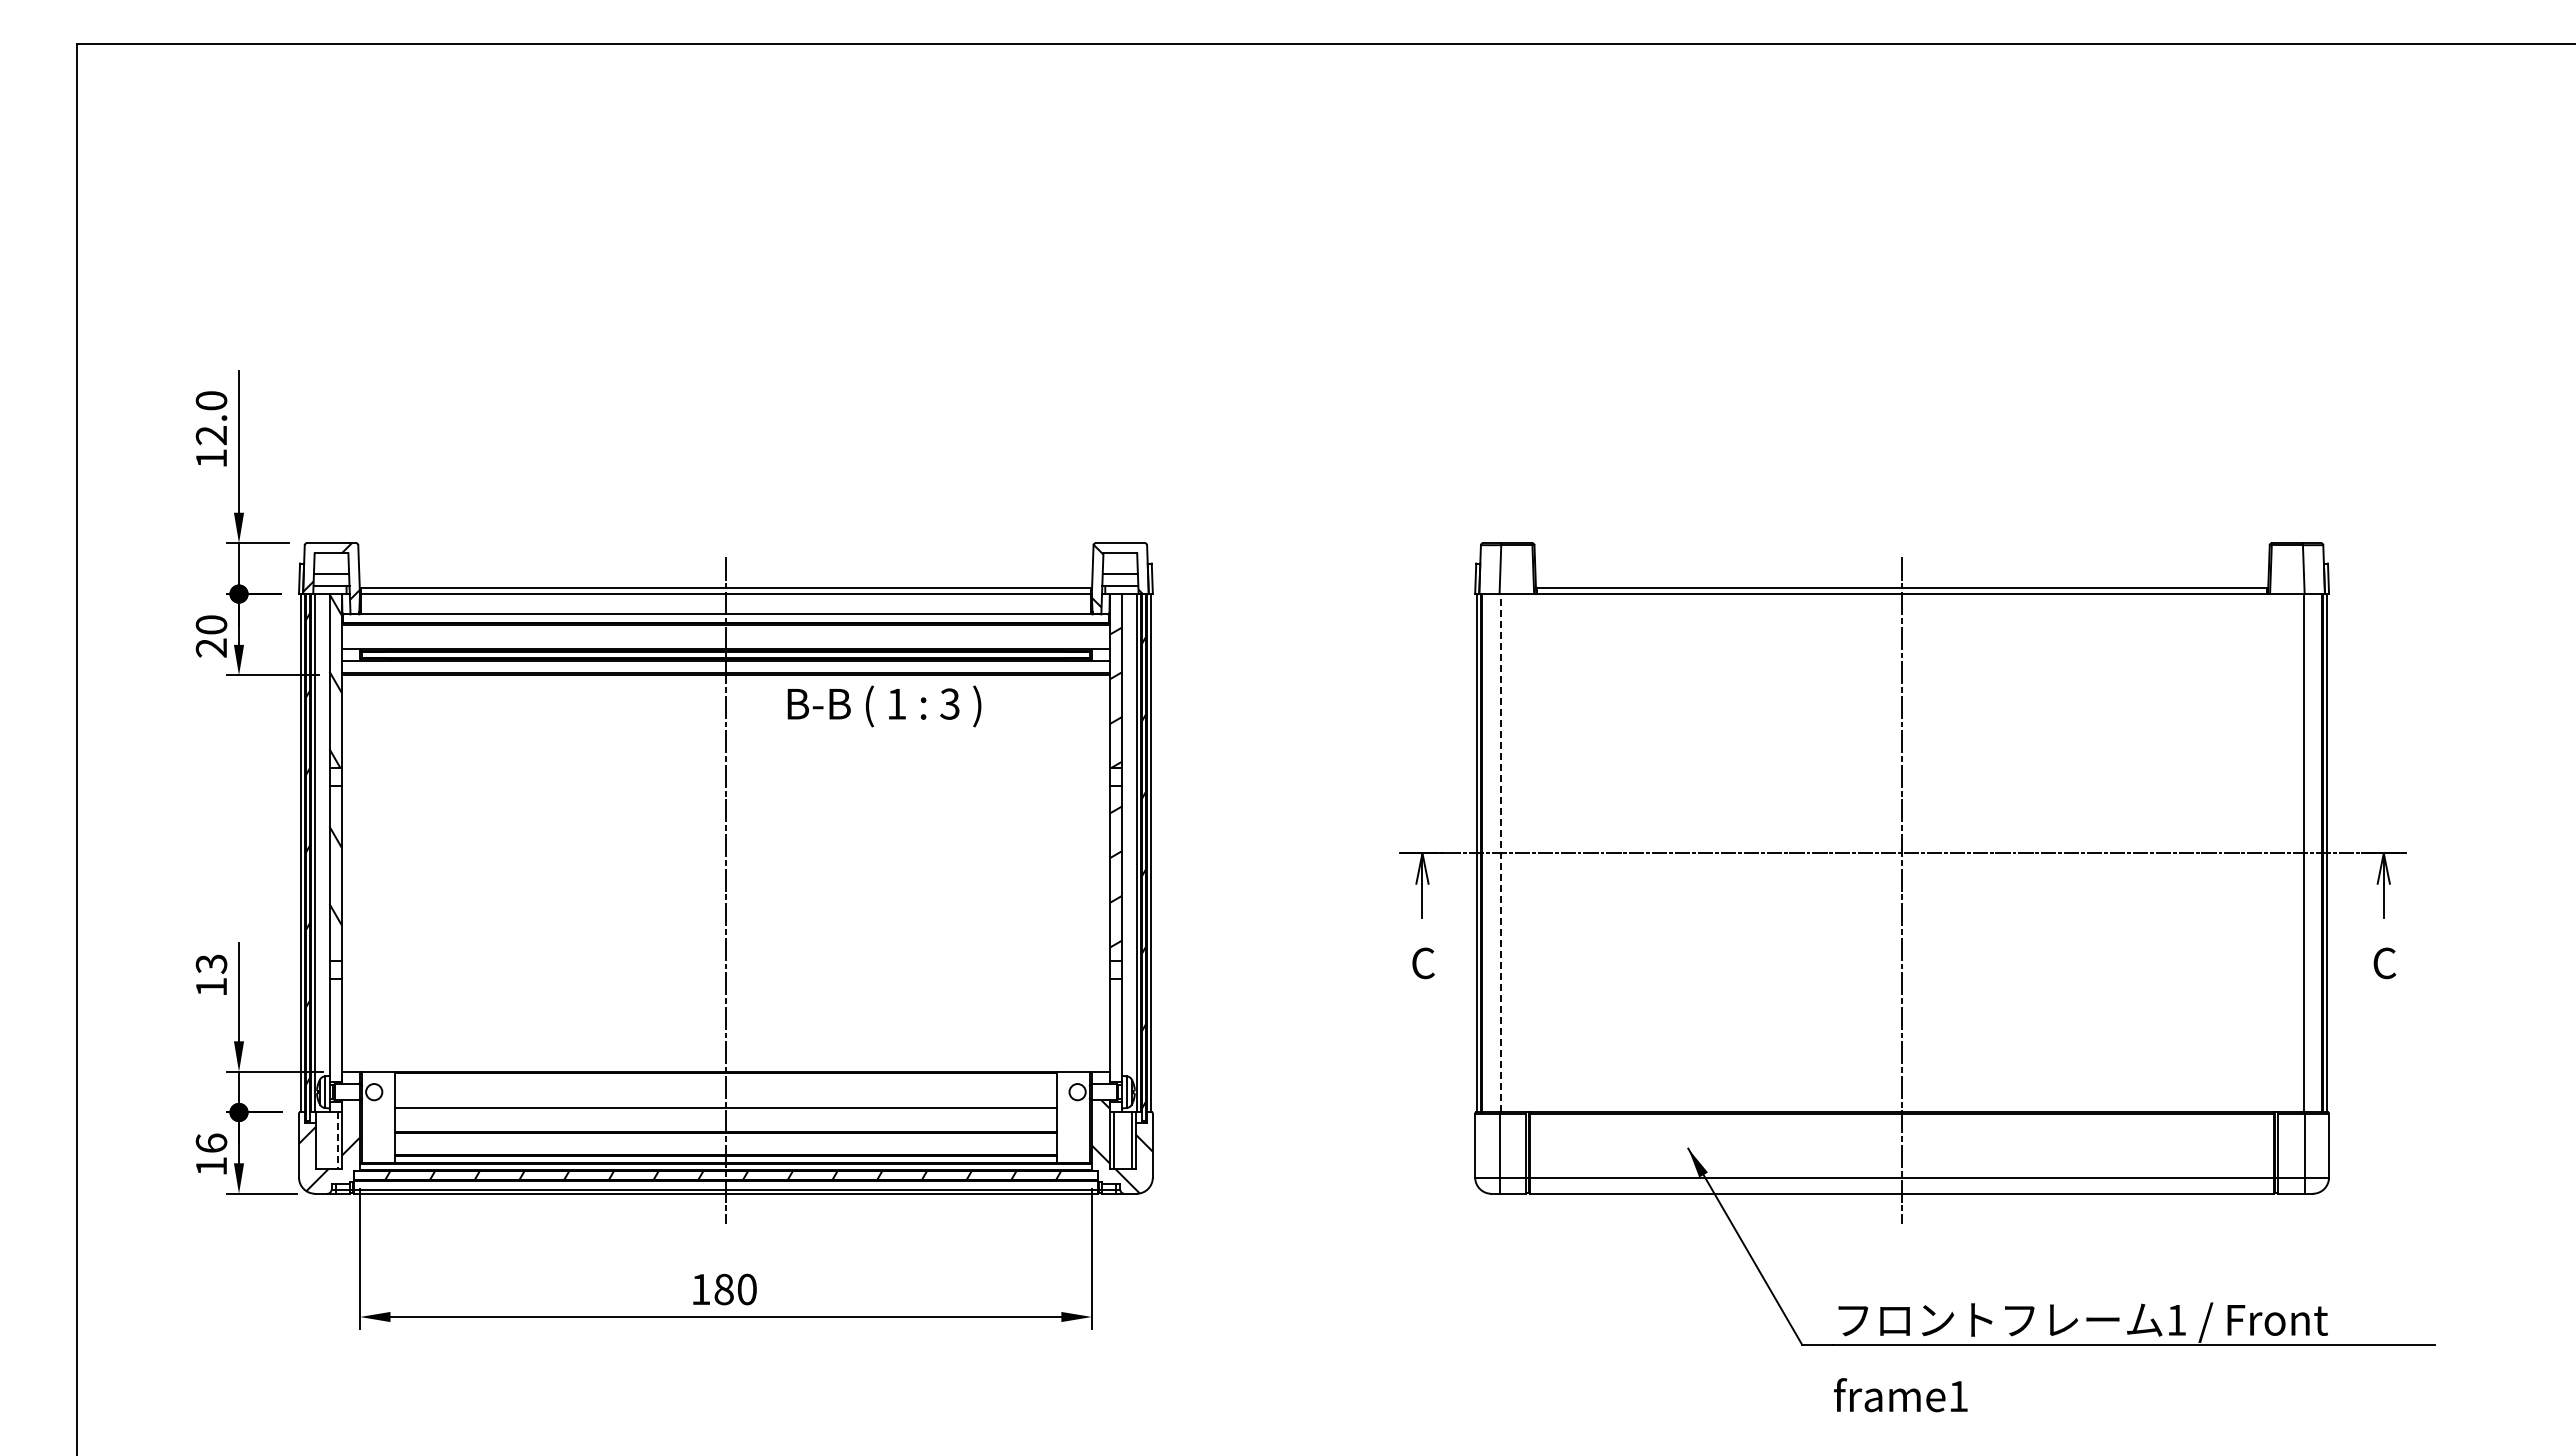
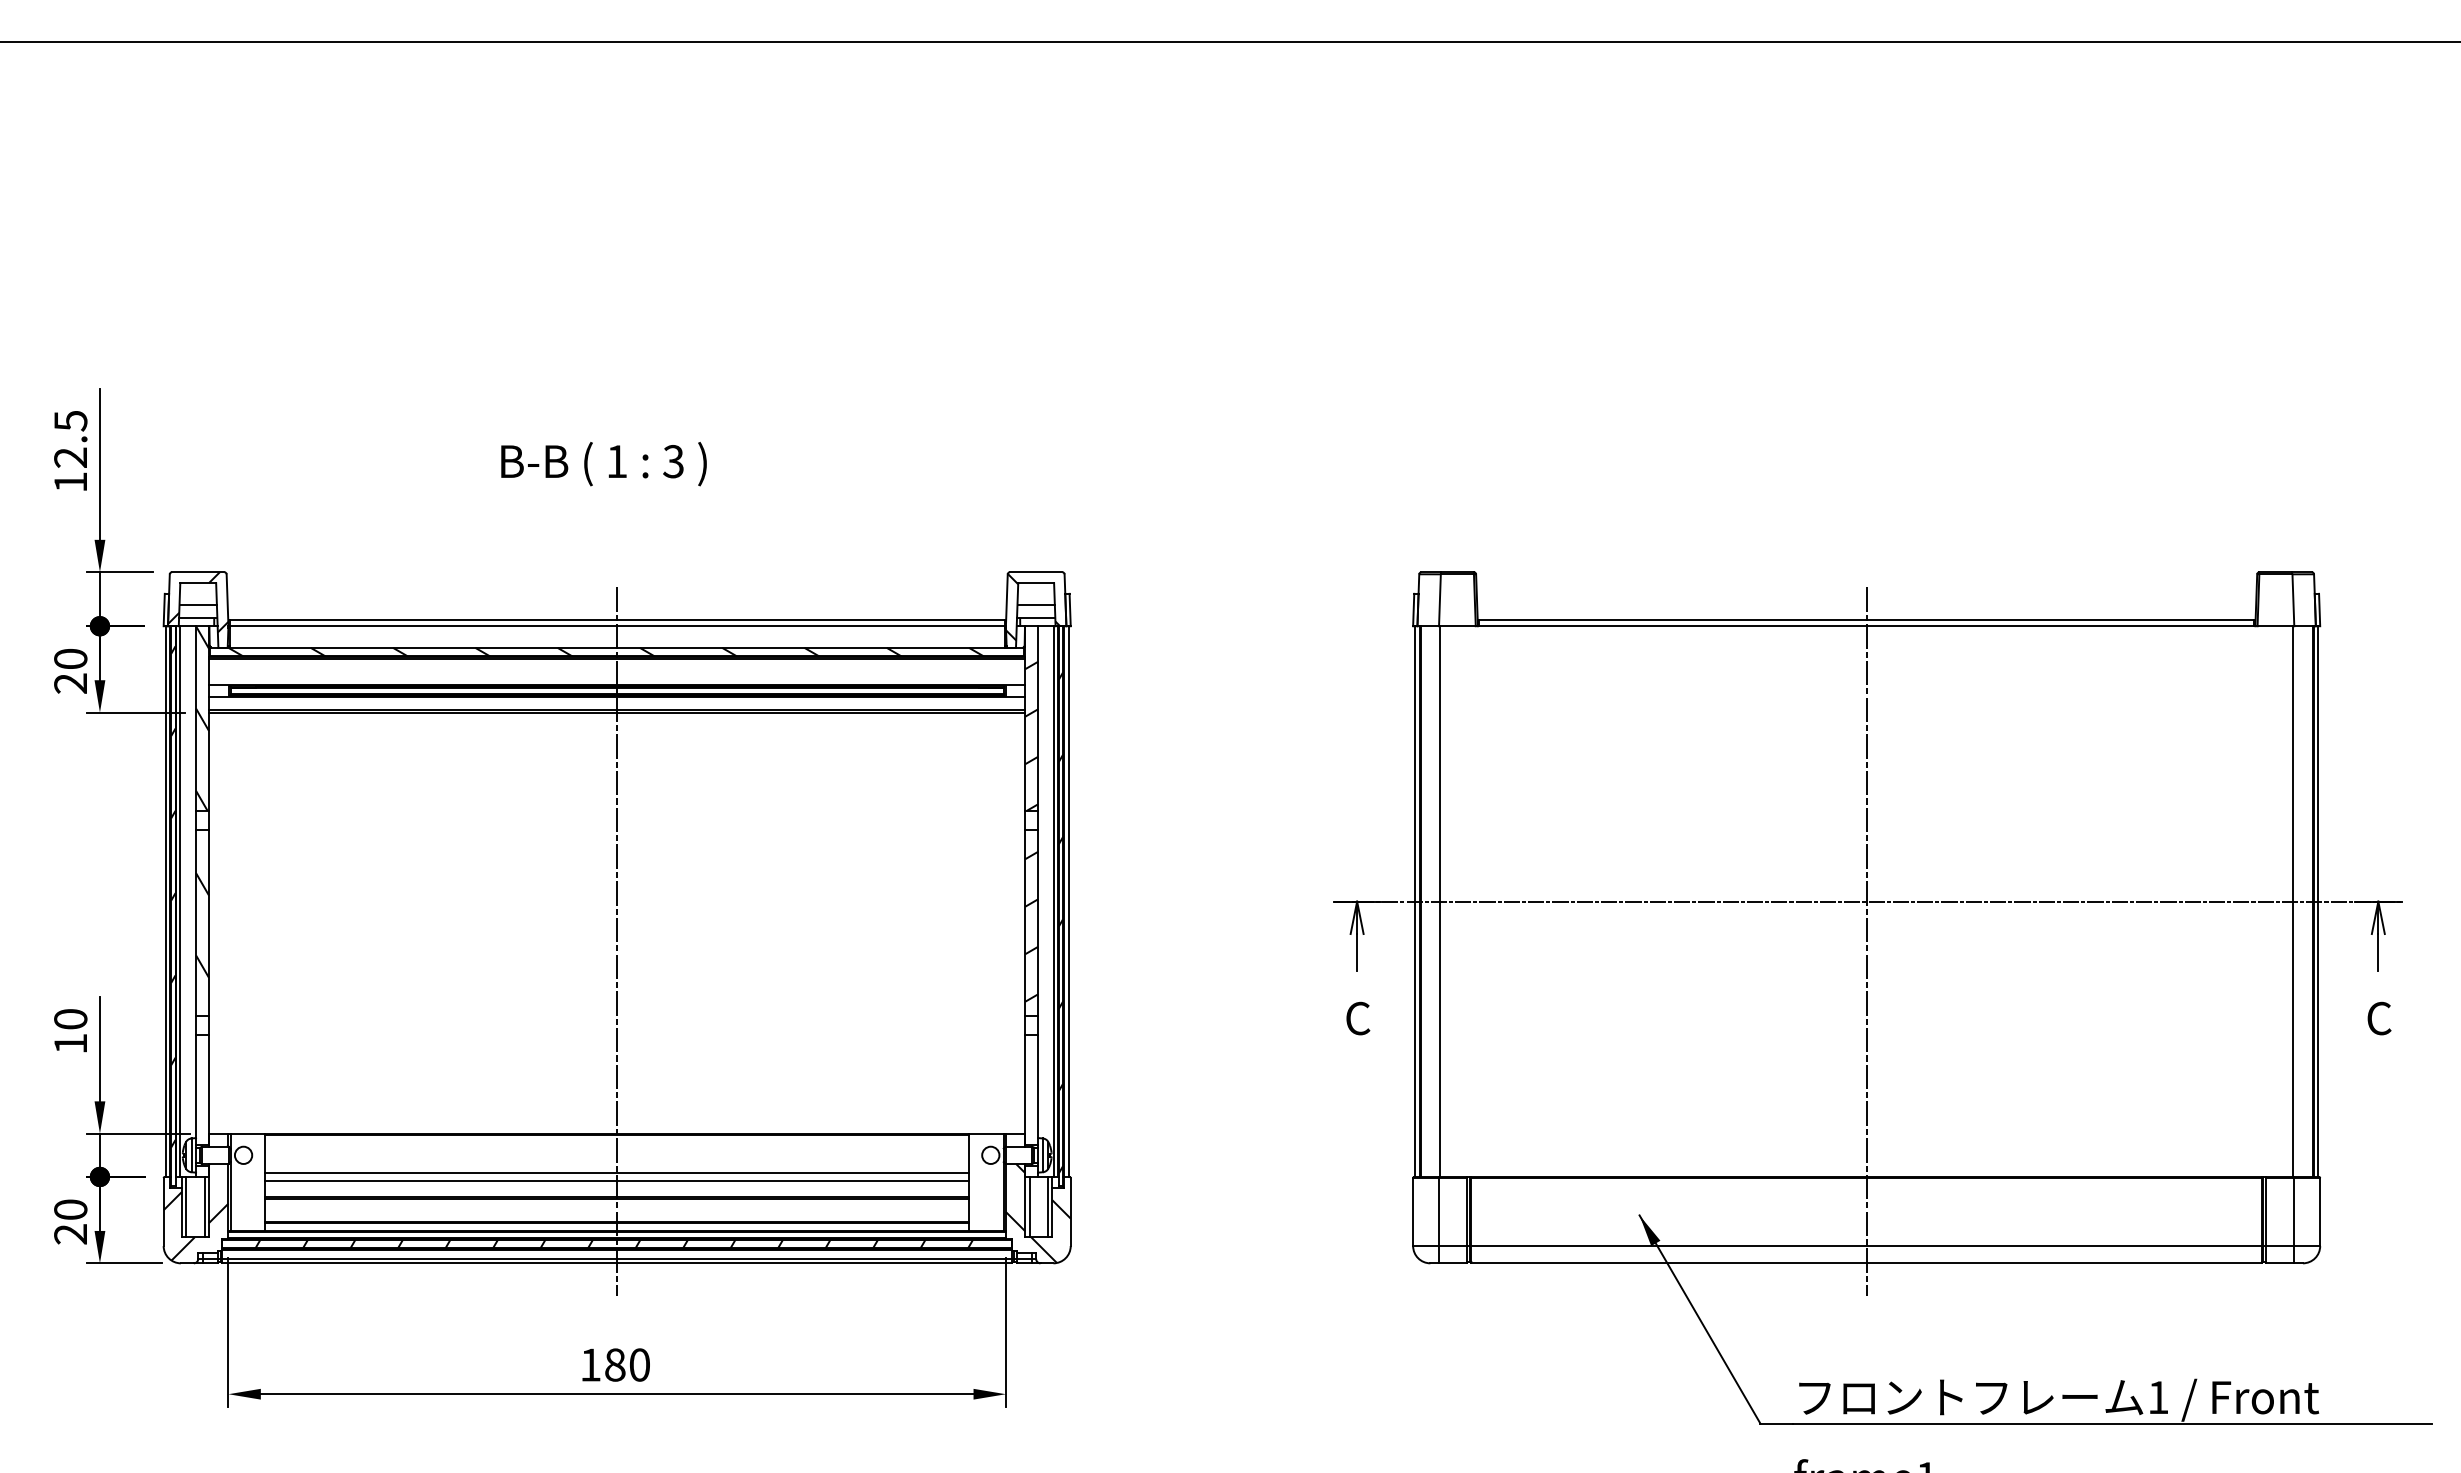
text: (211, 400) -> (70, 420), 12.0 -> 12.5
hatch: (715, 618) -> (606, 652), added
text: (884, 706) -> (603, 464), moved
line: (1500, 852) -> (1440, 900), dashed -> solid
text: (211, 964) -> (70, 1019), 13 -> 10
line: (725, 1116) -> (616, 1181), added
line: (320, 1140) -> (186, 1206), added
line: (337, 1141) -> (204, 1207), dashed -> solid
text: (211, 1154) -> (70, 1221), 16 -> 20

